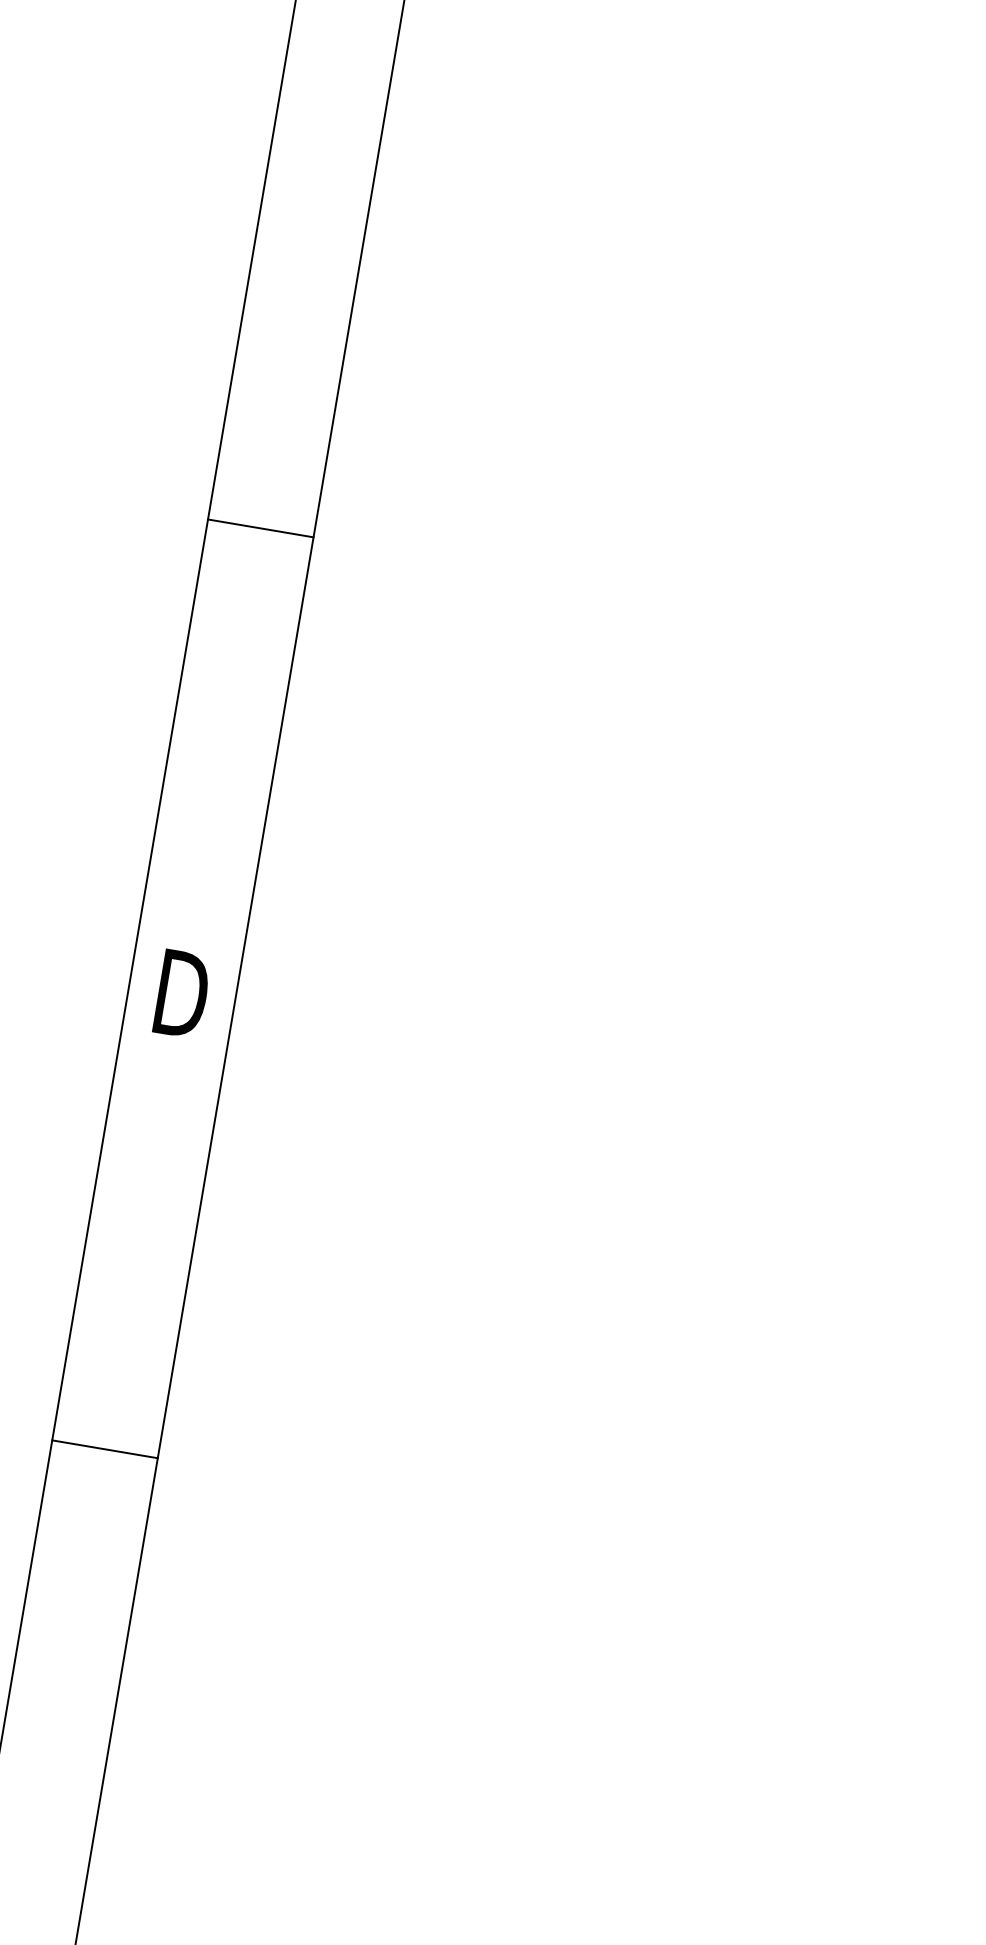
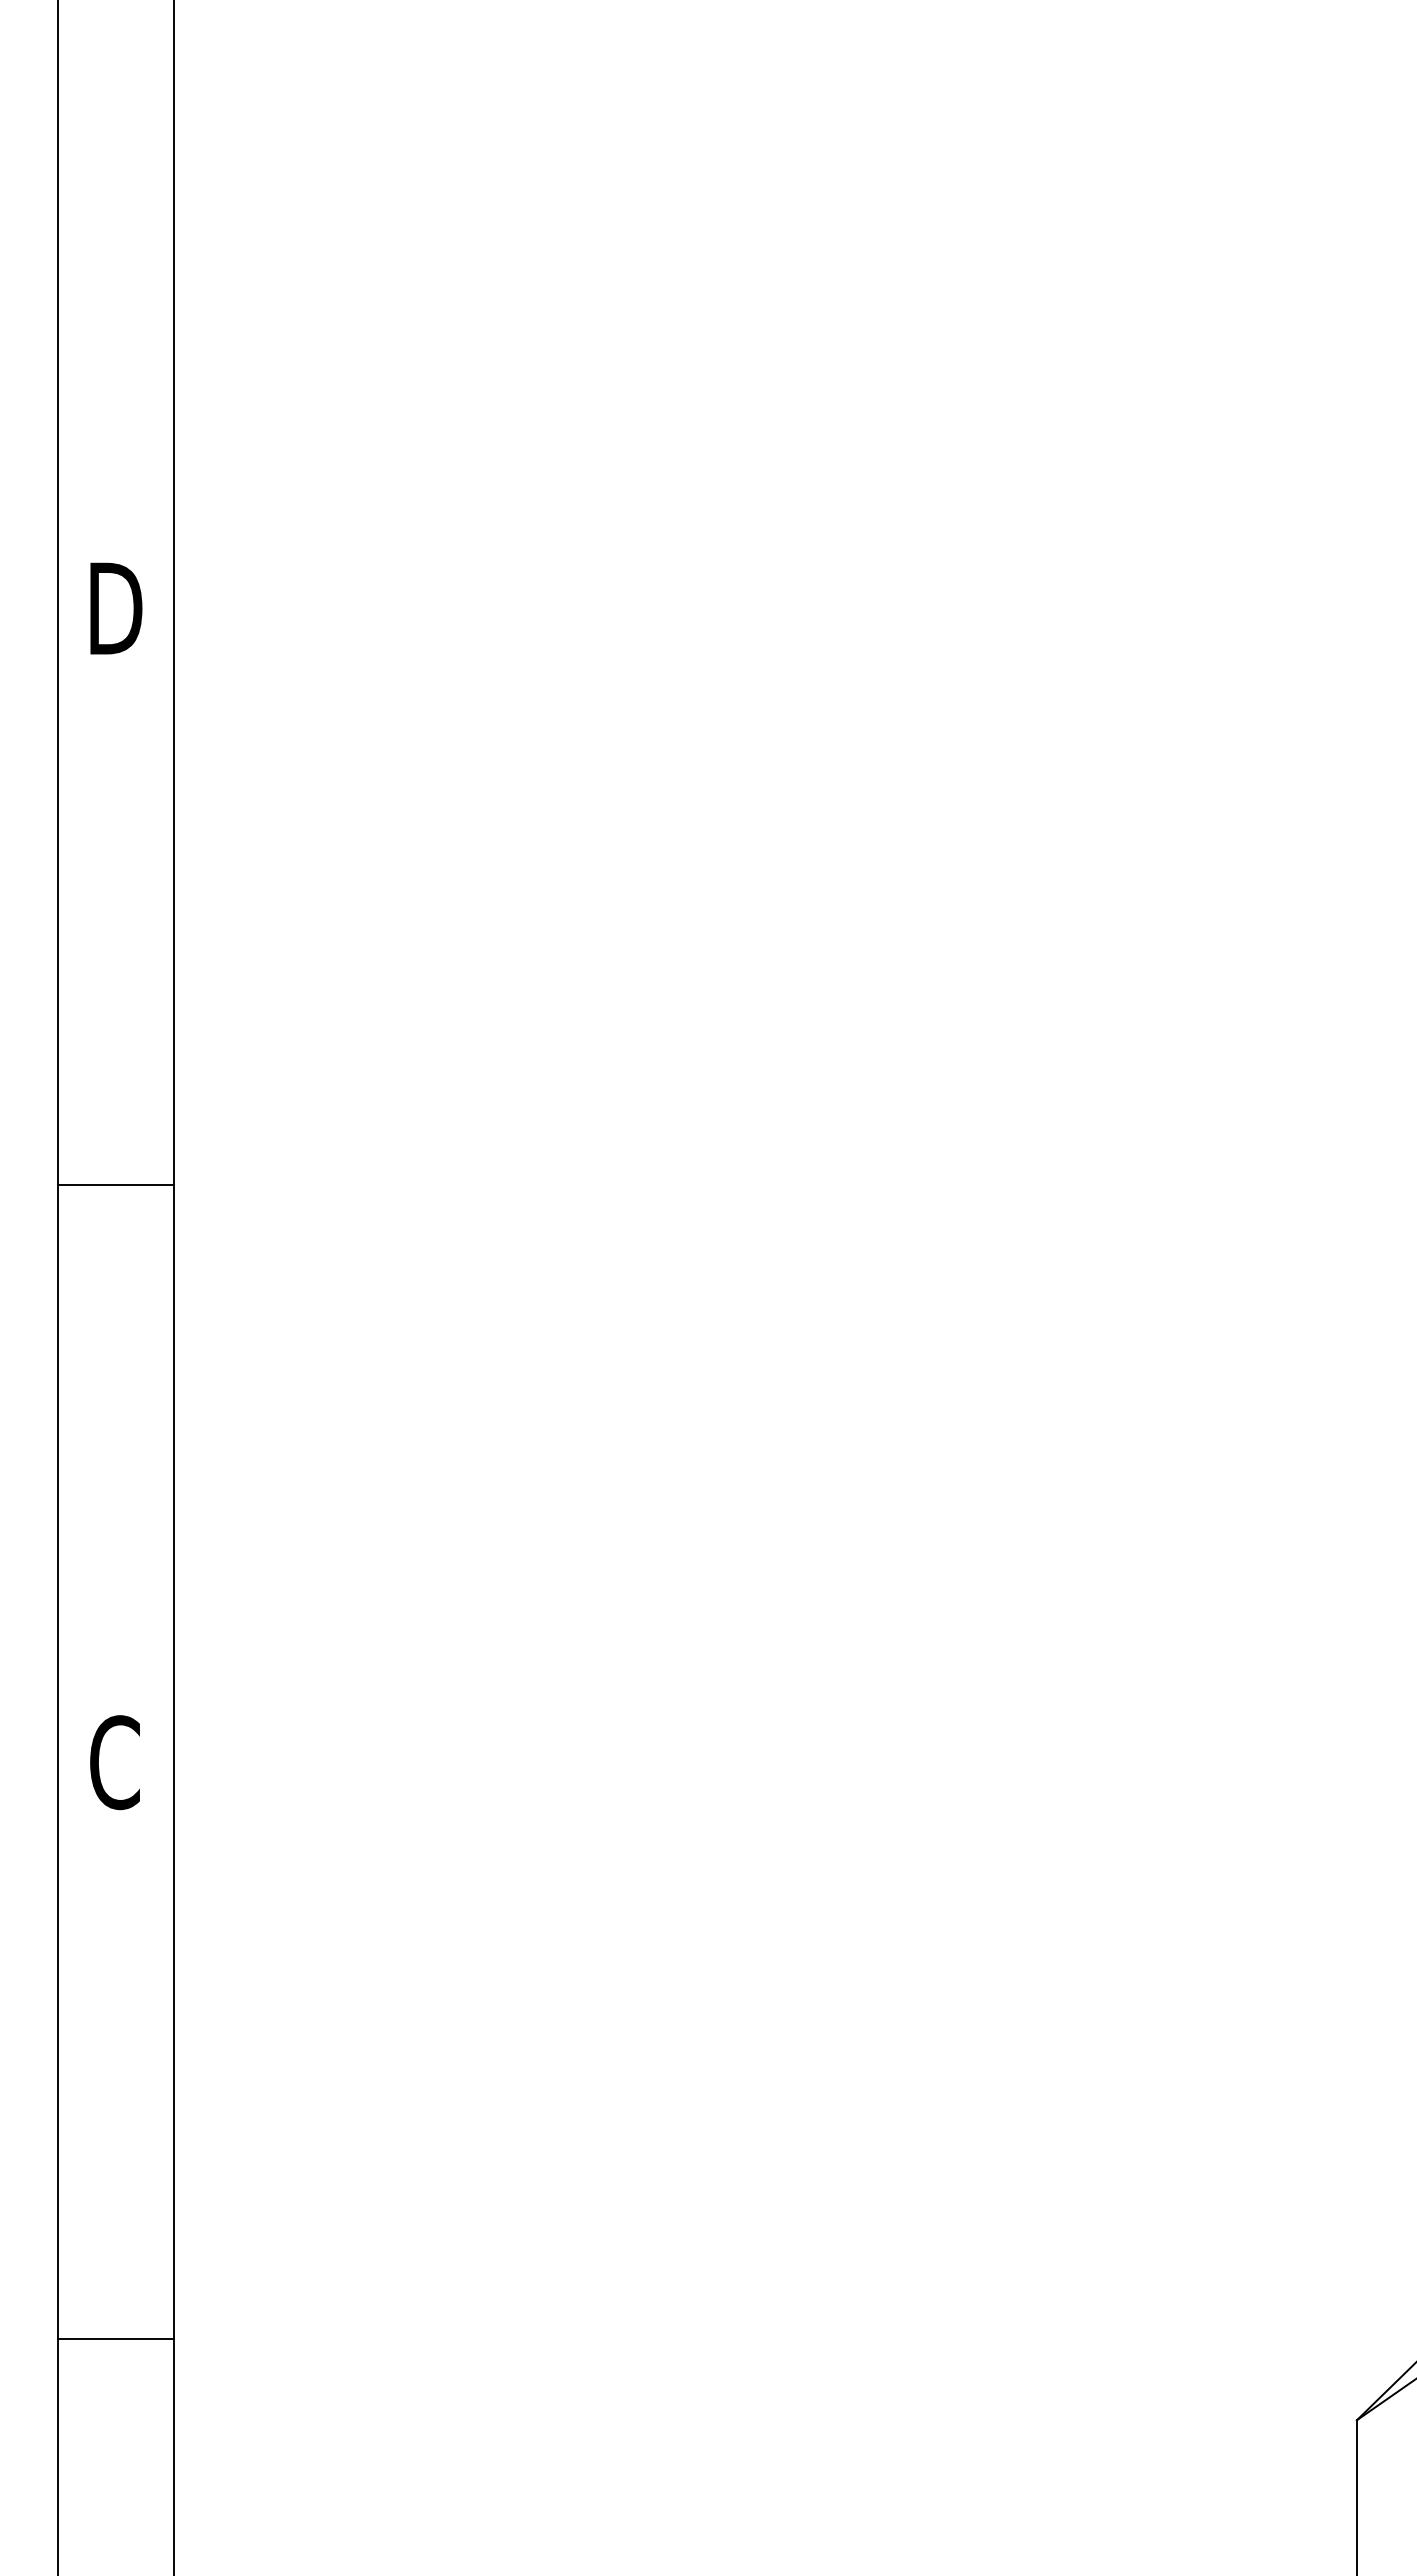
line: (260, 528) -> (115, 1185), moved
text: (182, 994) -> (116, 1762), D -> C
line: (104, 1449) -> (115, 2339), moved

